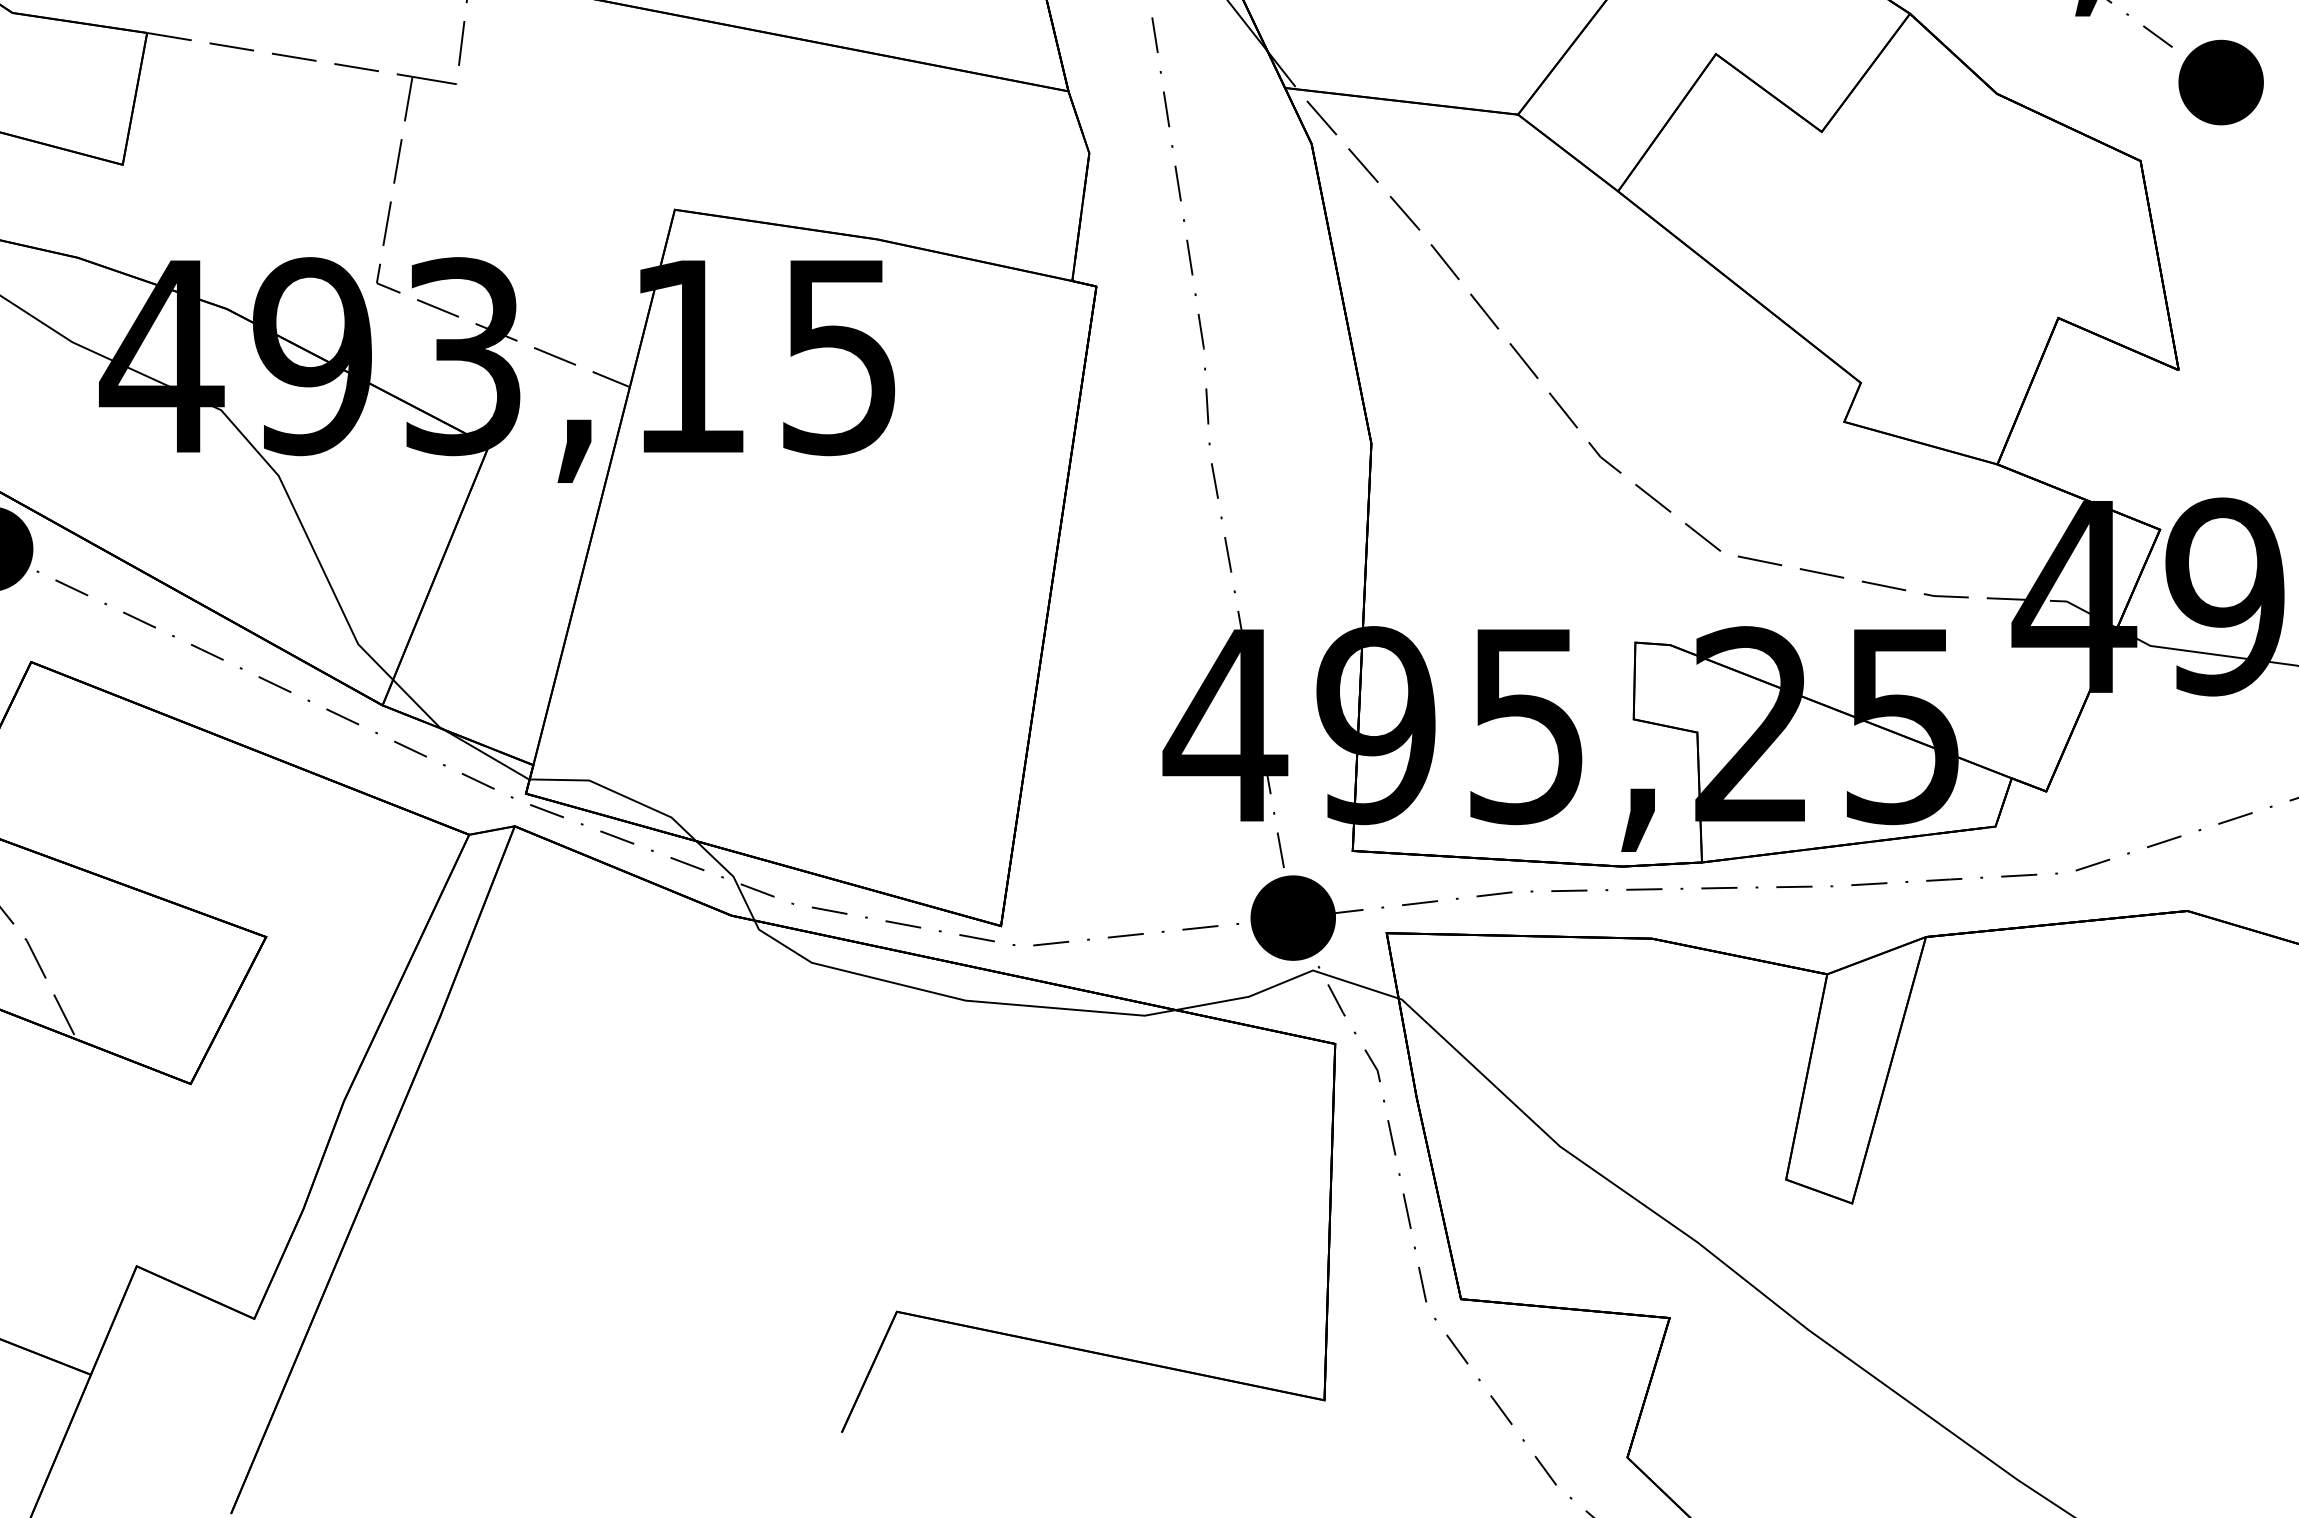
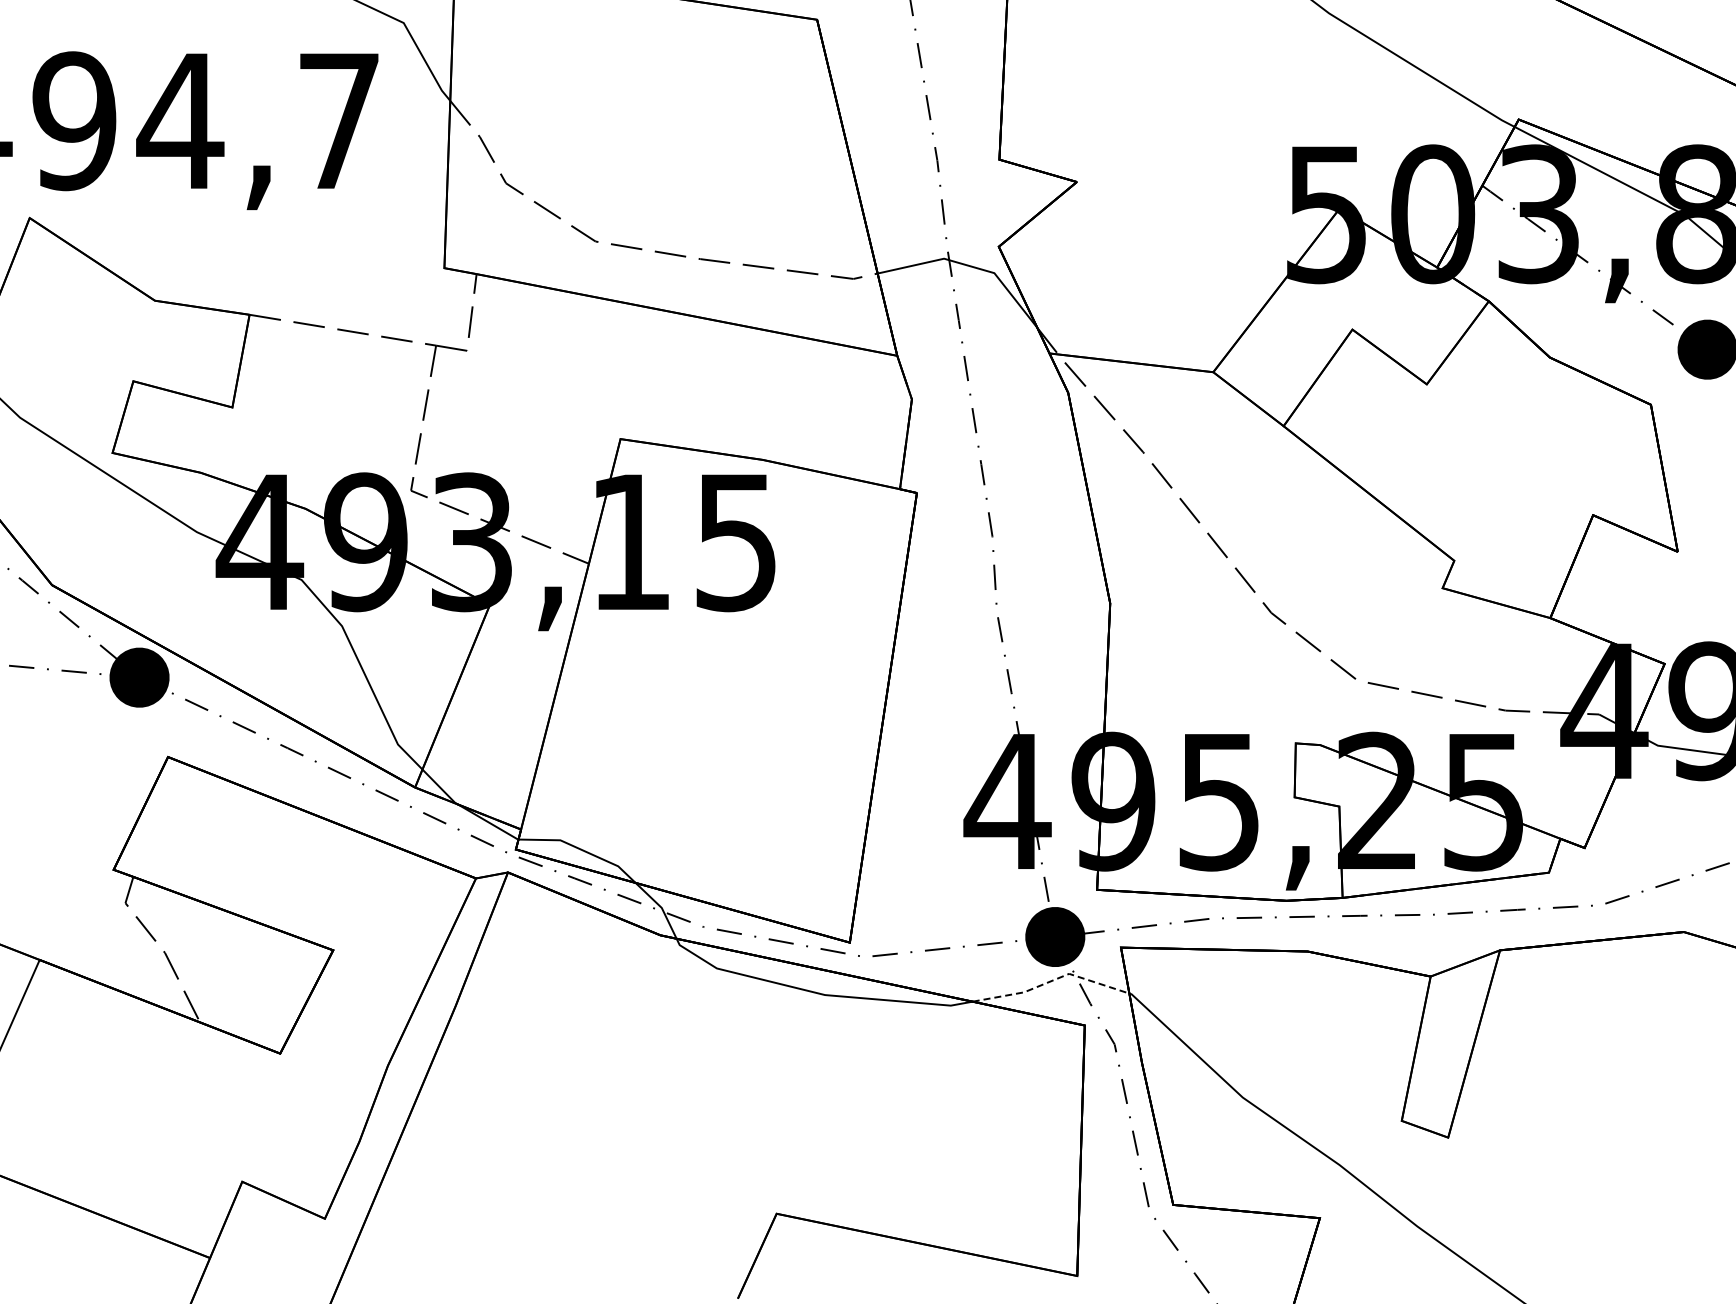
line: (1287, 981) -> (1051, 981), solid -> dashed

